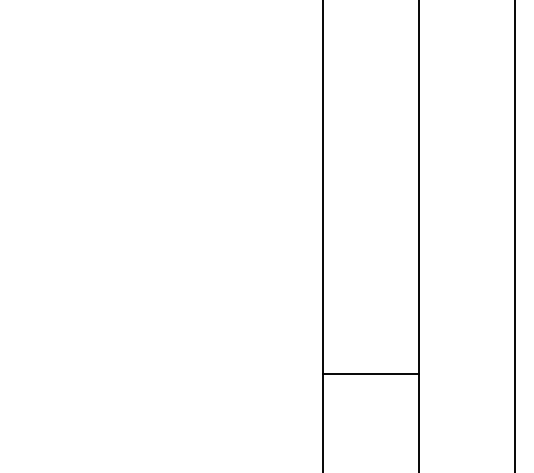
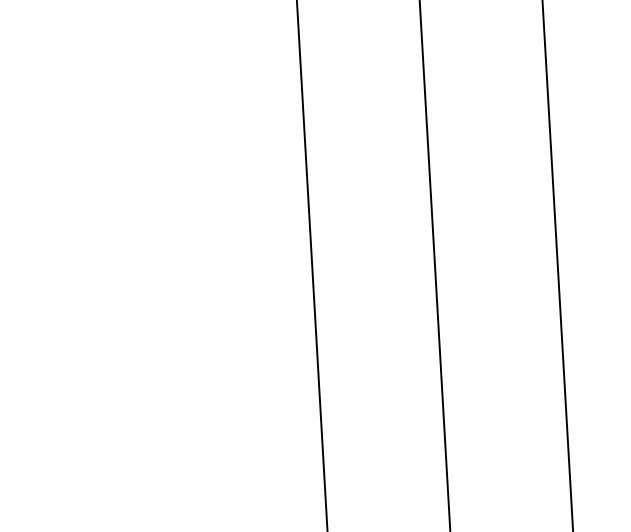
line: (371, 373) -> (381, 393), removed

